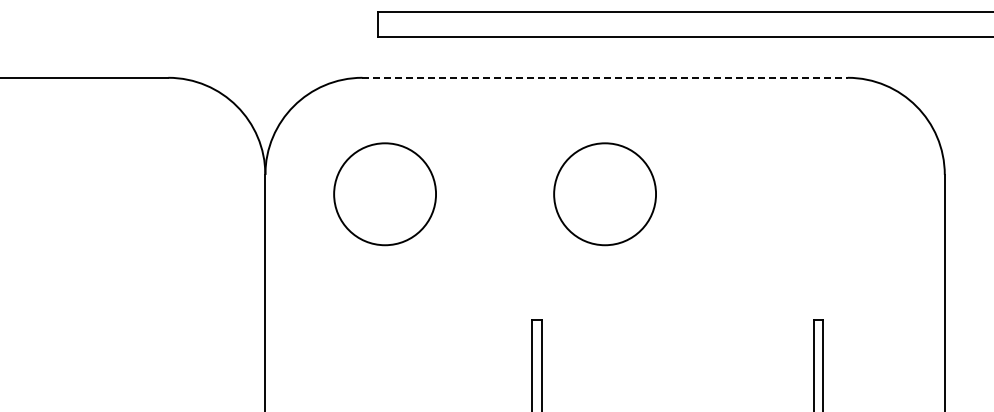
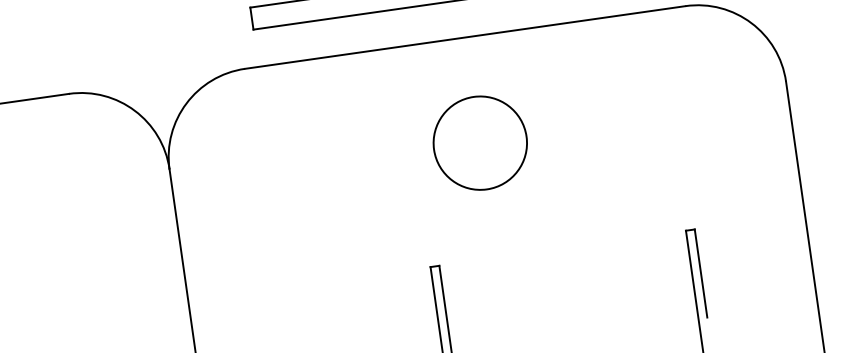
line: (605, 77) -> (465, 37), dashed -> solid
circle: (384, 194) -> (280, 171), removed

